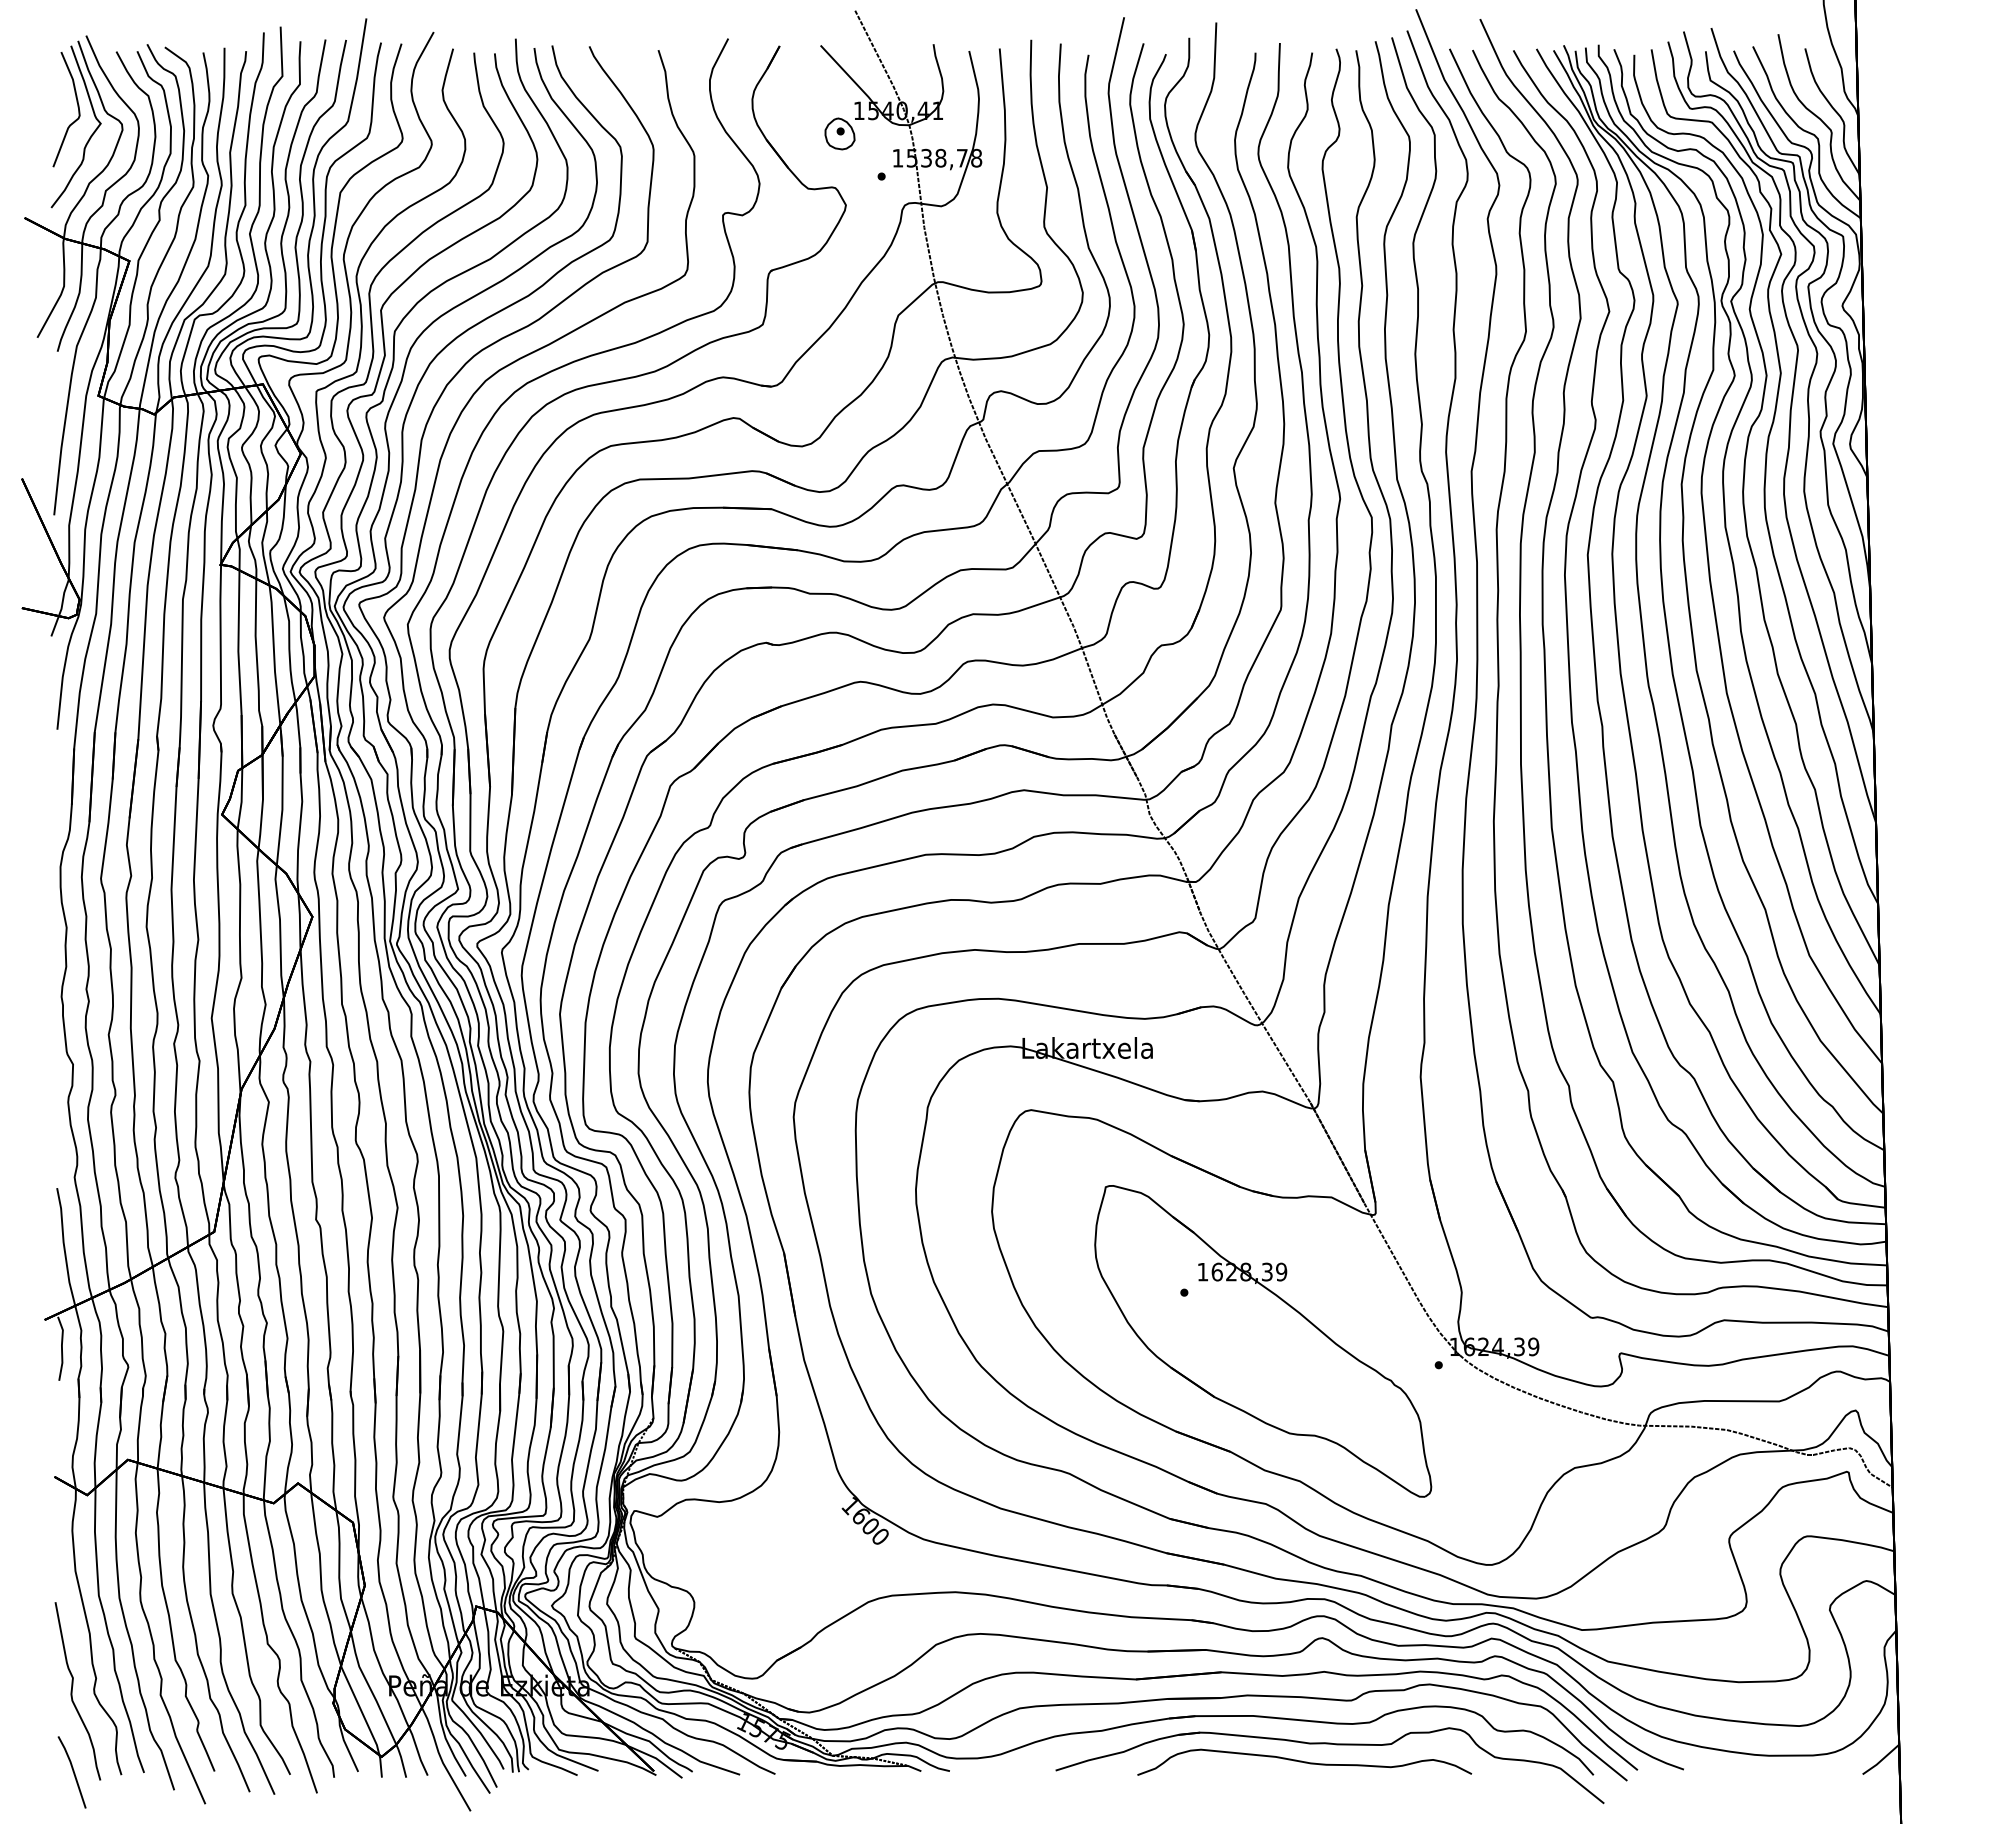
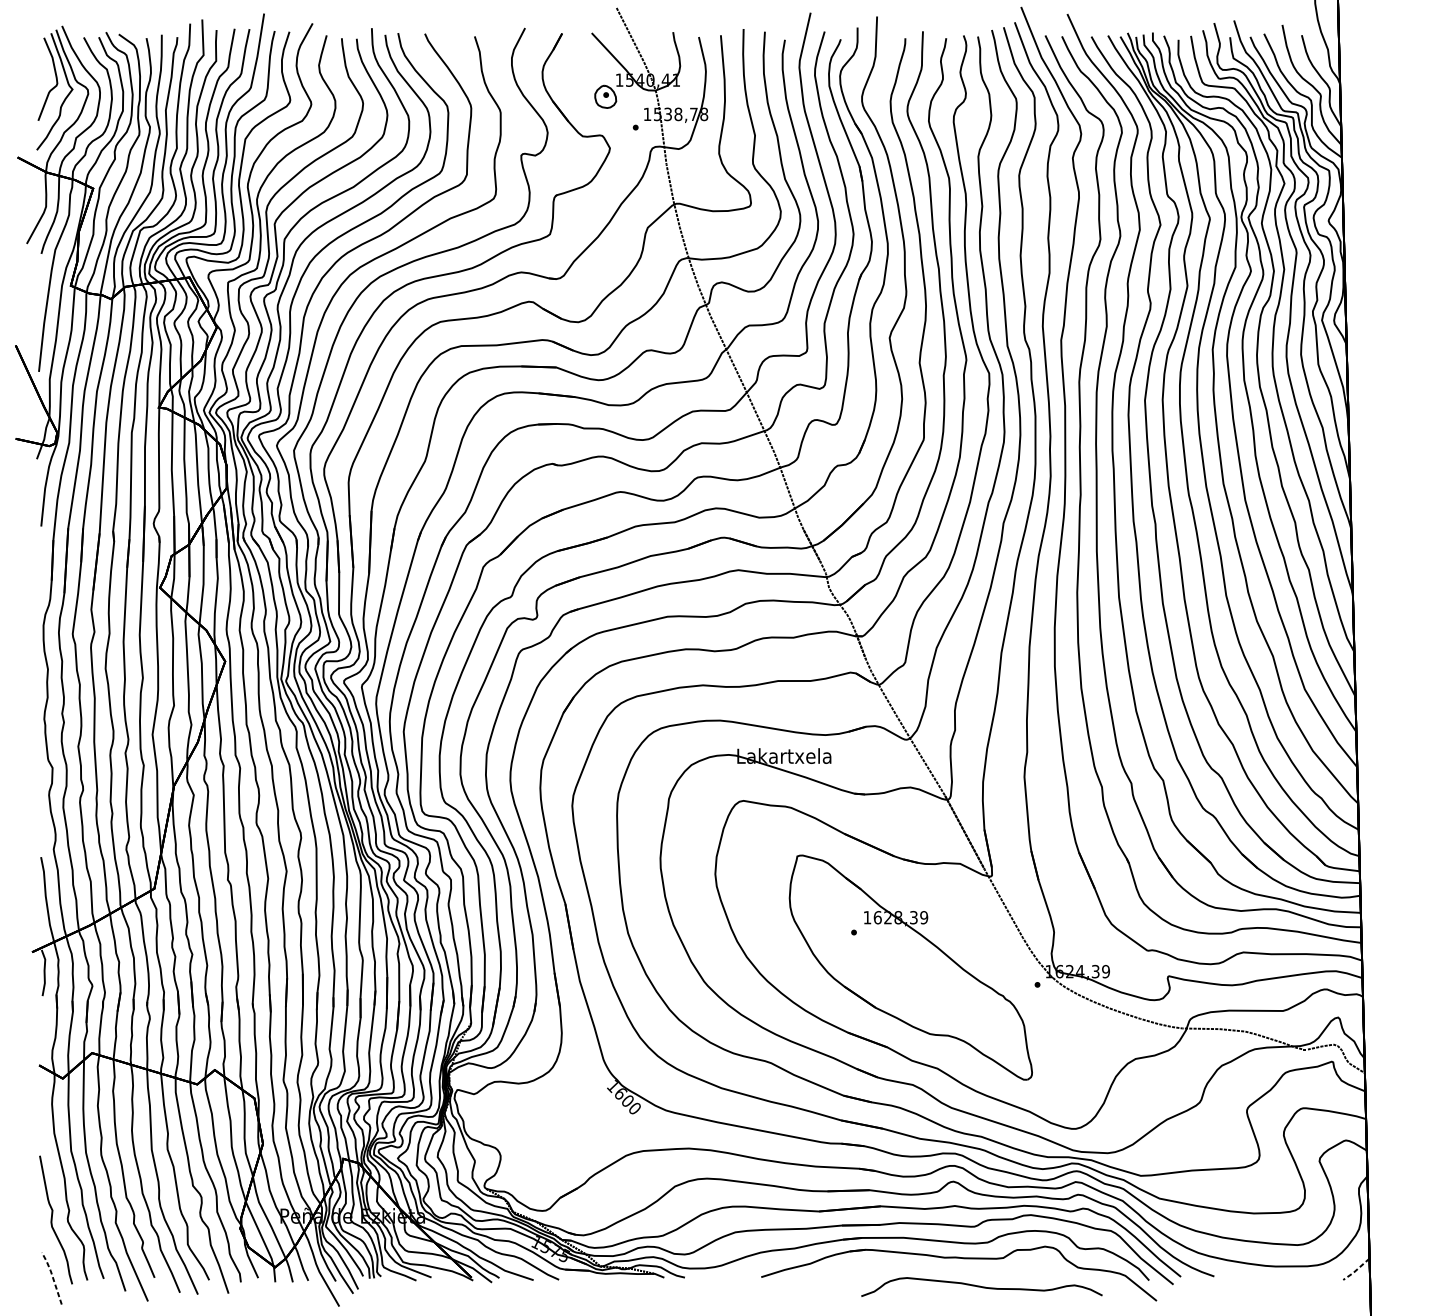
line: (1880, 1760) -> (1356, 1269), solid -> dashed
curve: (1304, 1761) -> (981, 1286), moved
line: (73, 1770) -> (52, 1277), solid -> dashed

